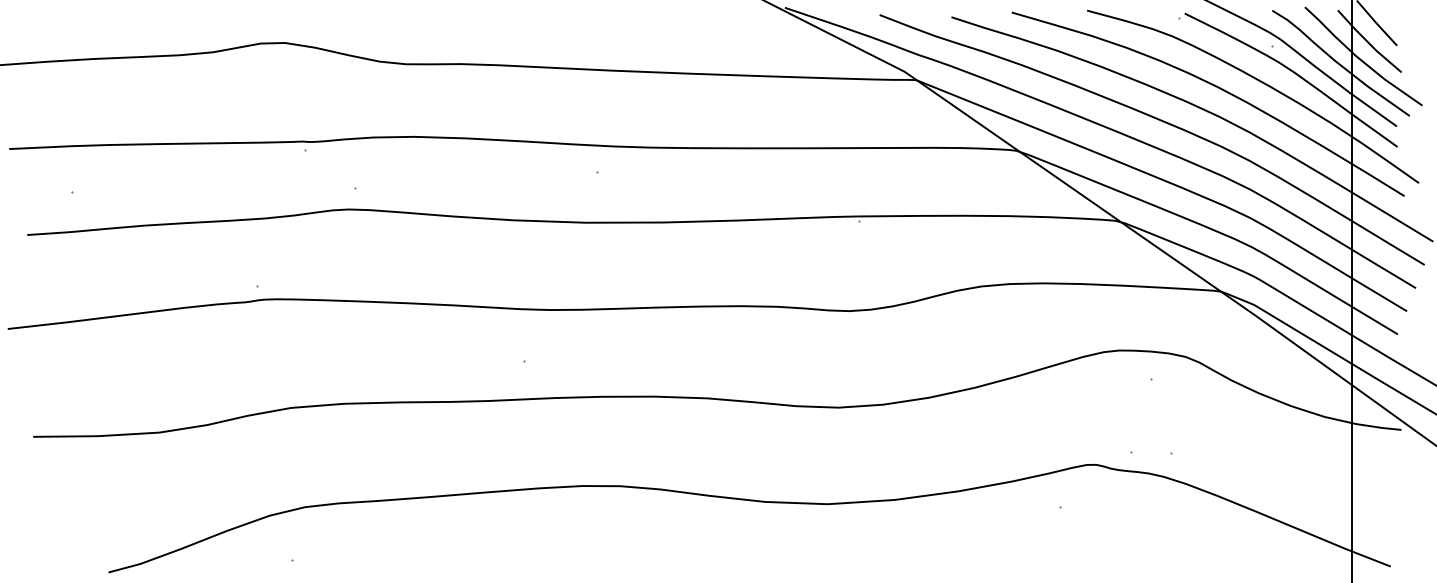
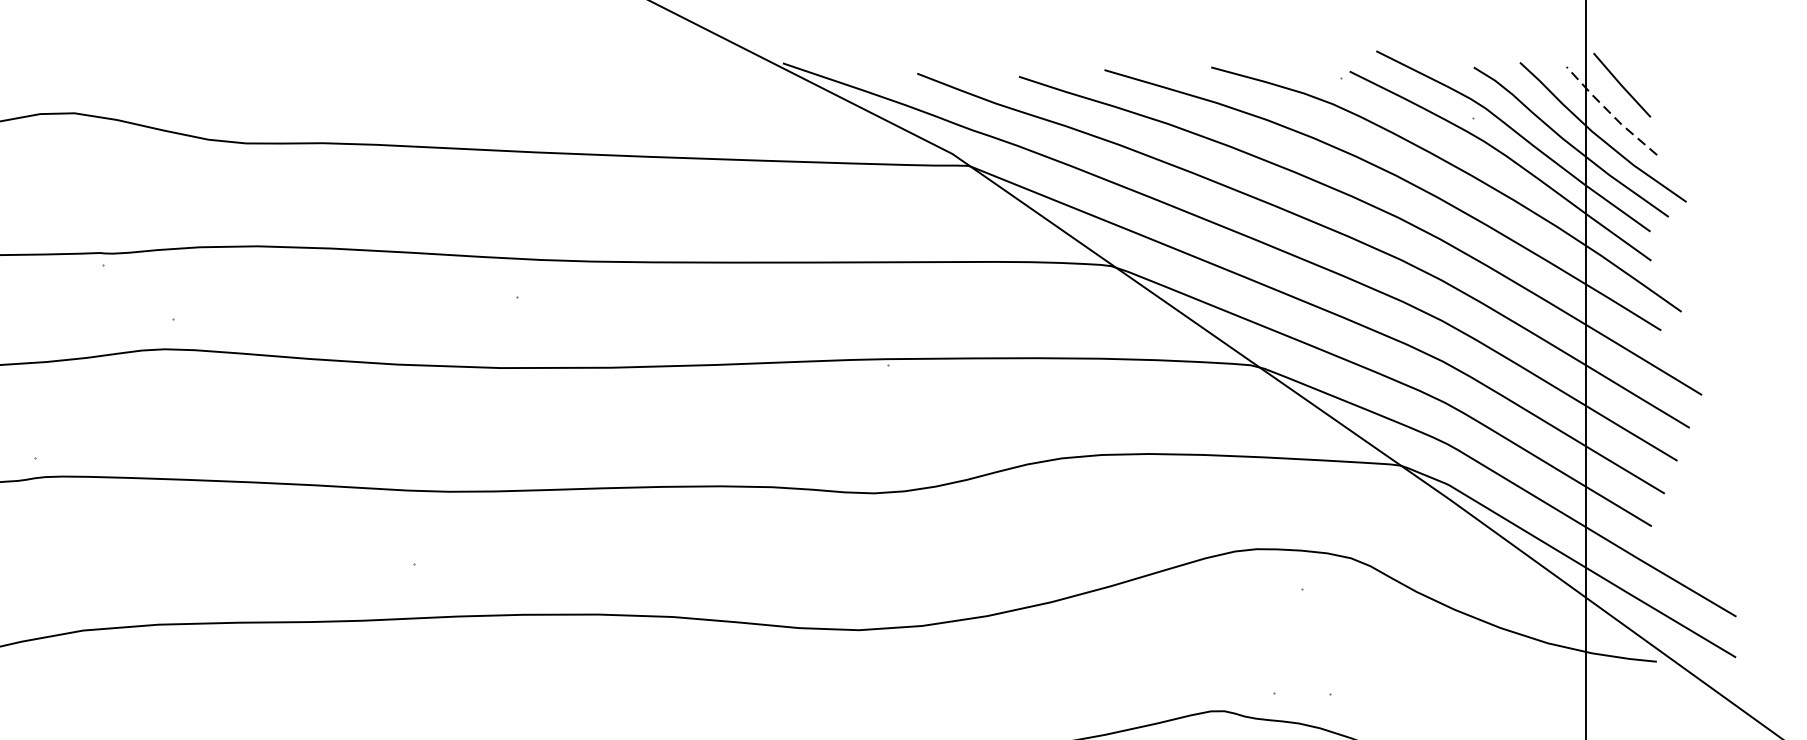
line: (1368, 42) -> (1610, 112), solid -> dashed

